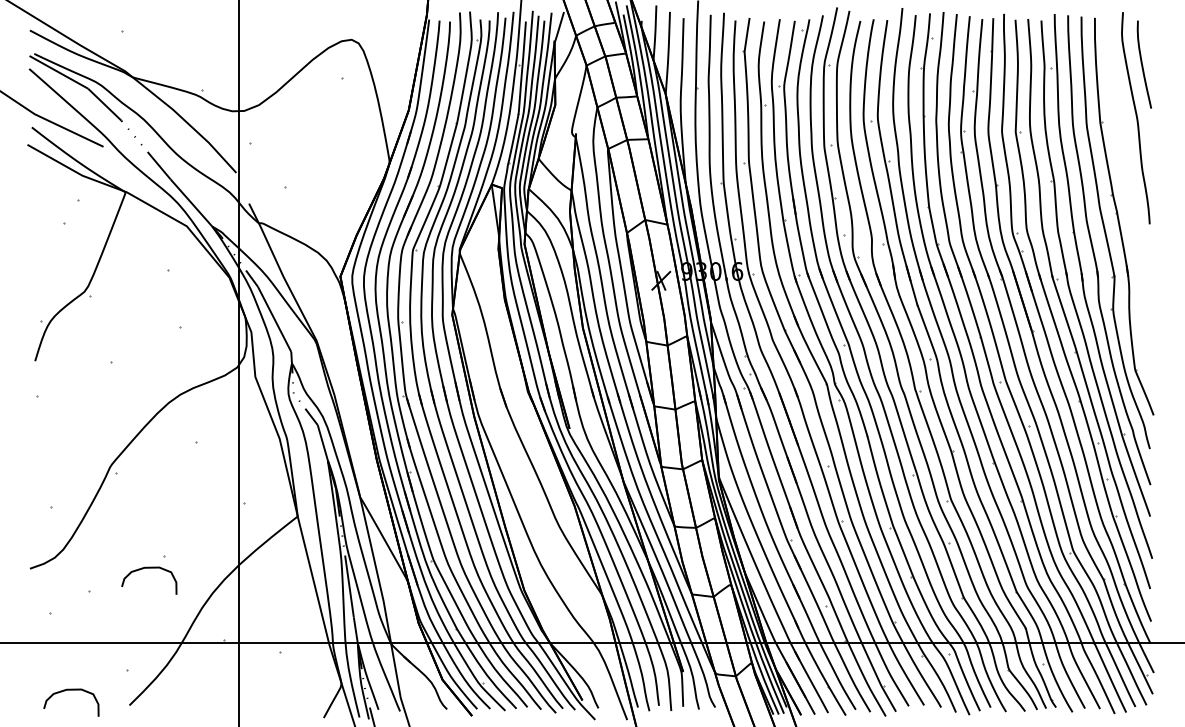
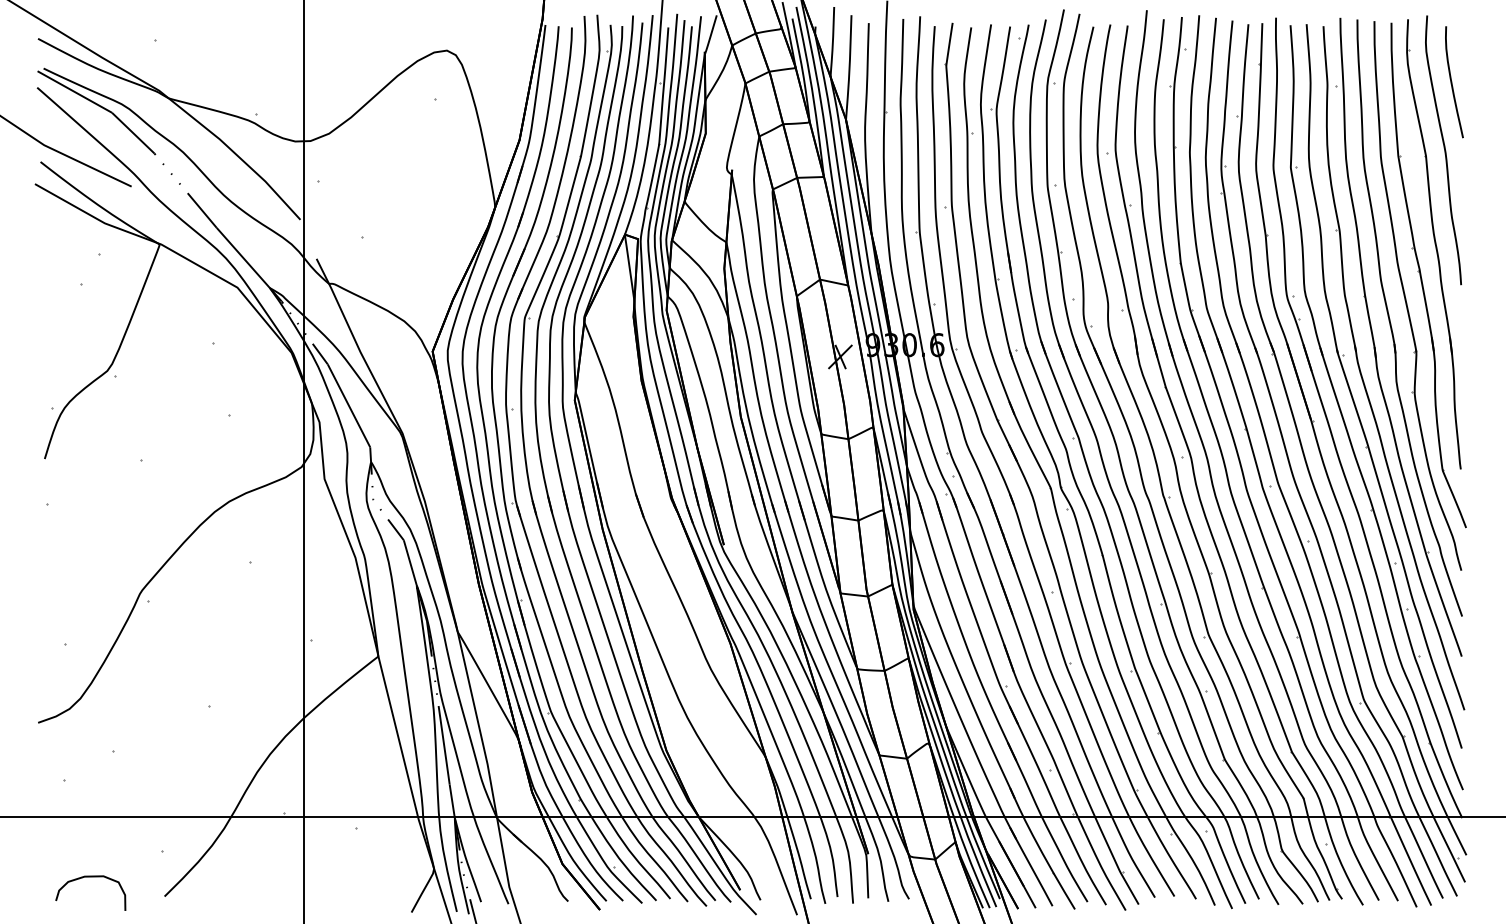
part: (1127, 192) -> (1433, 244), added
curve: (149, 568) -> (189, 722), removed

